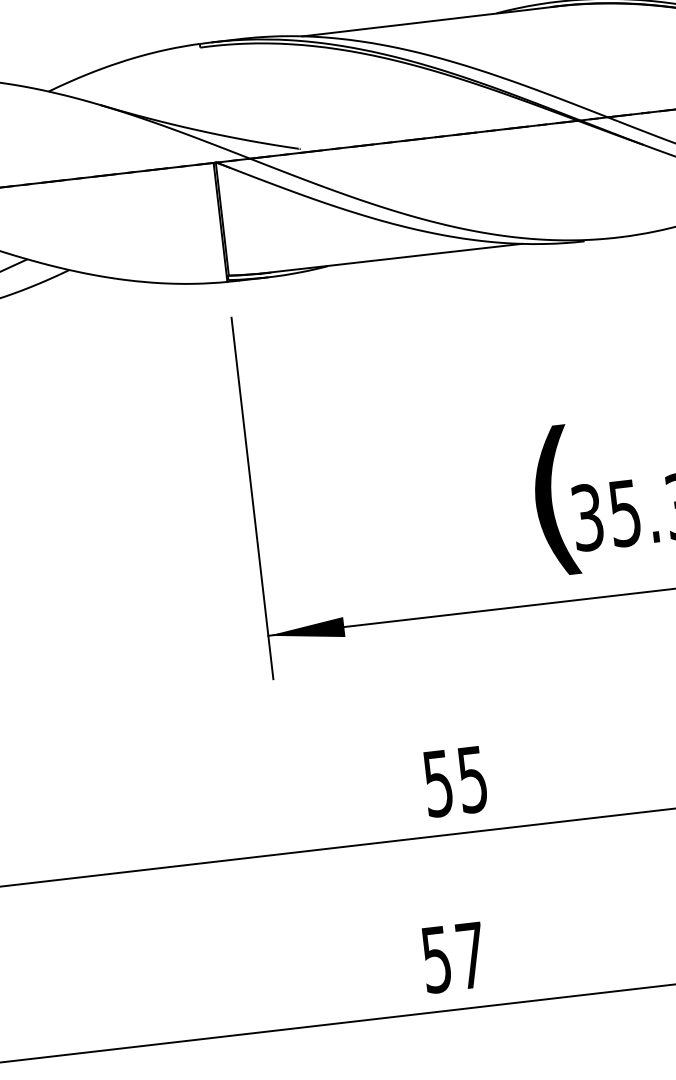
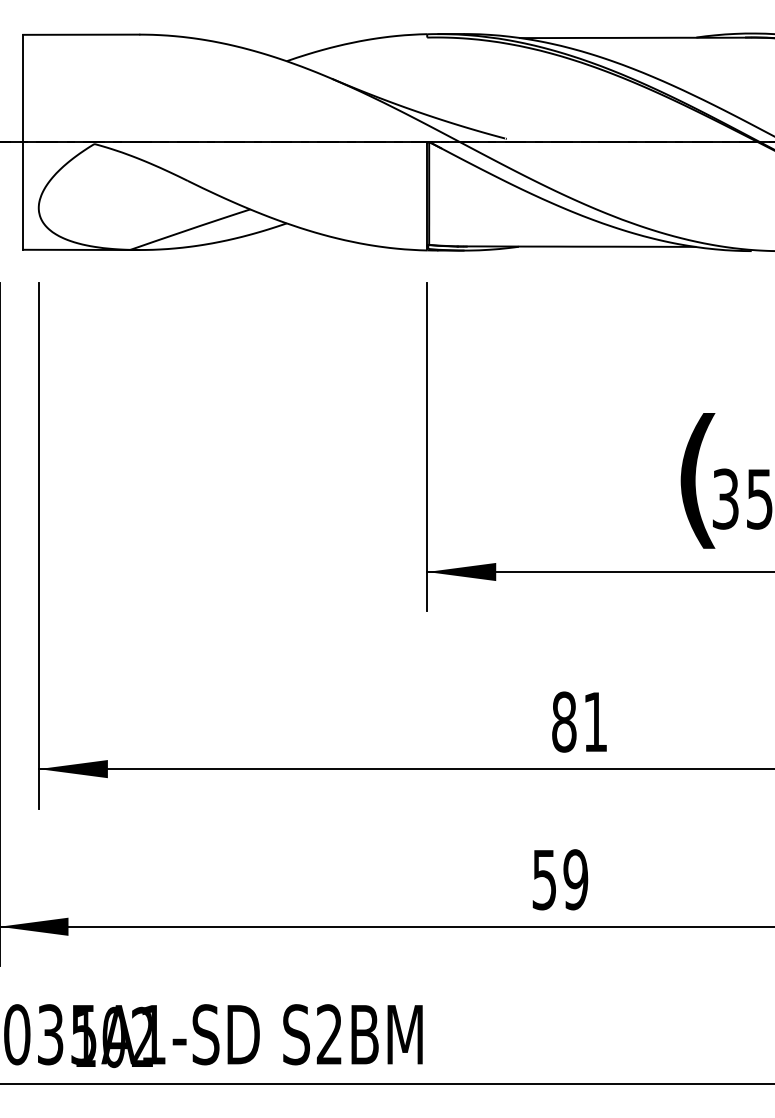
text: (455, 780) -> (579, 721), 55 -> 81
text: (470, 955) -> (575, 879), 57 -> 59

